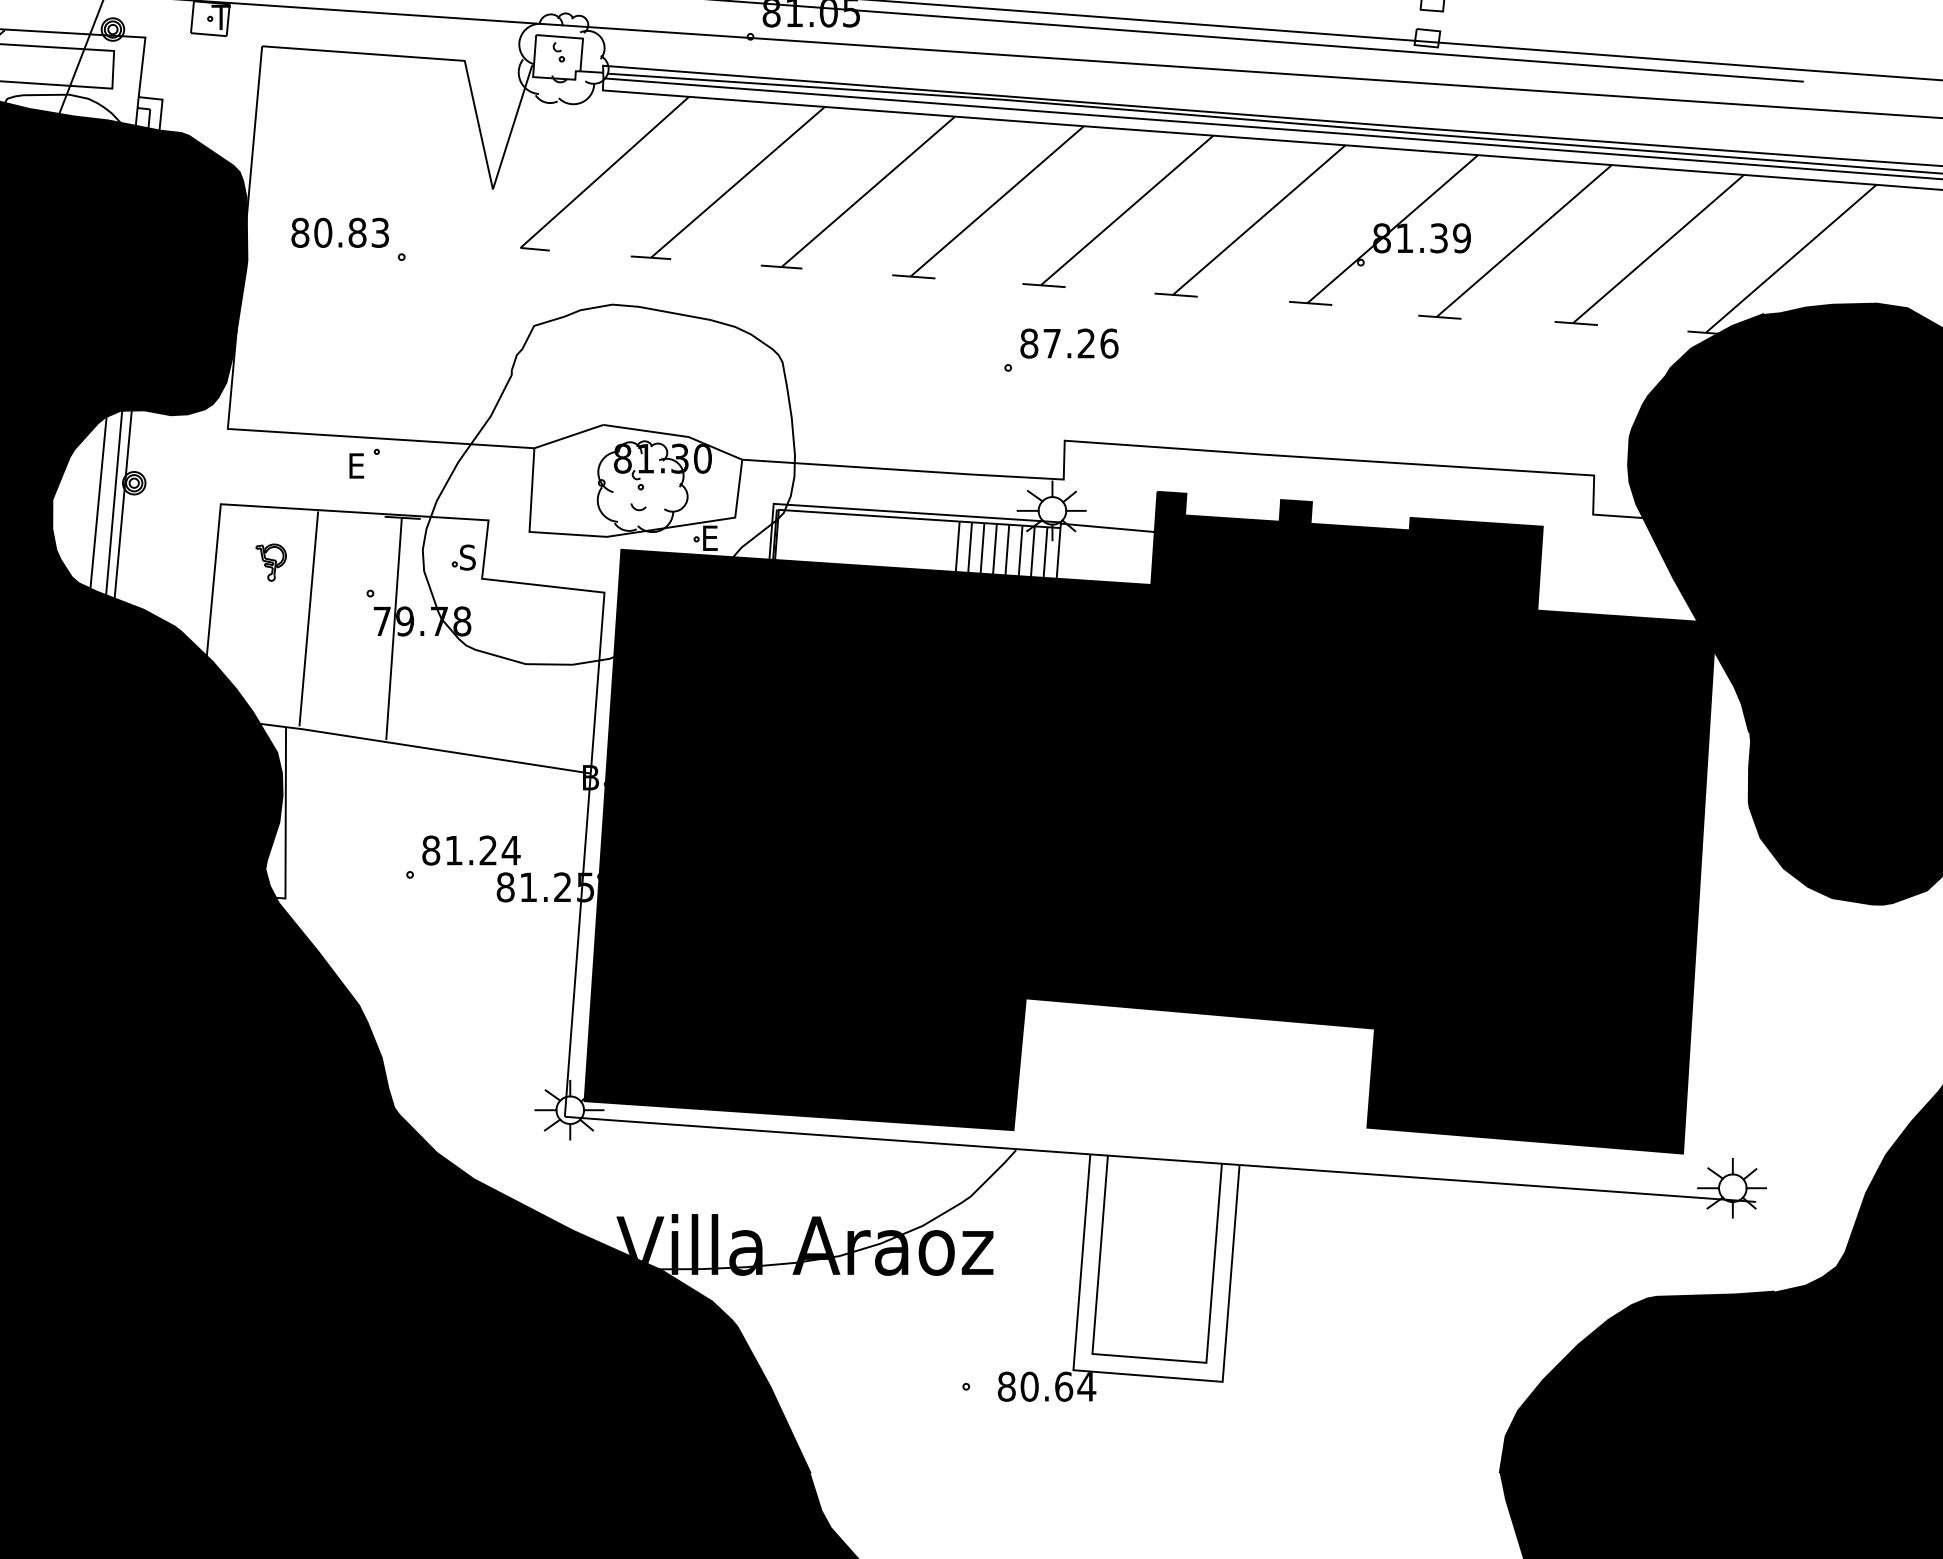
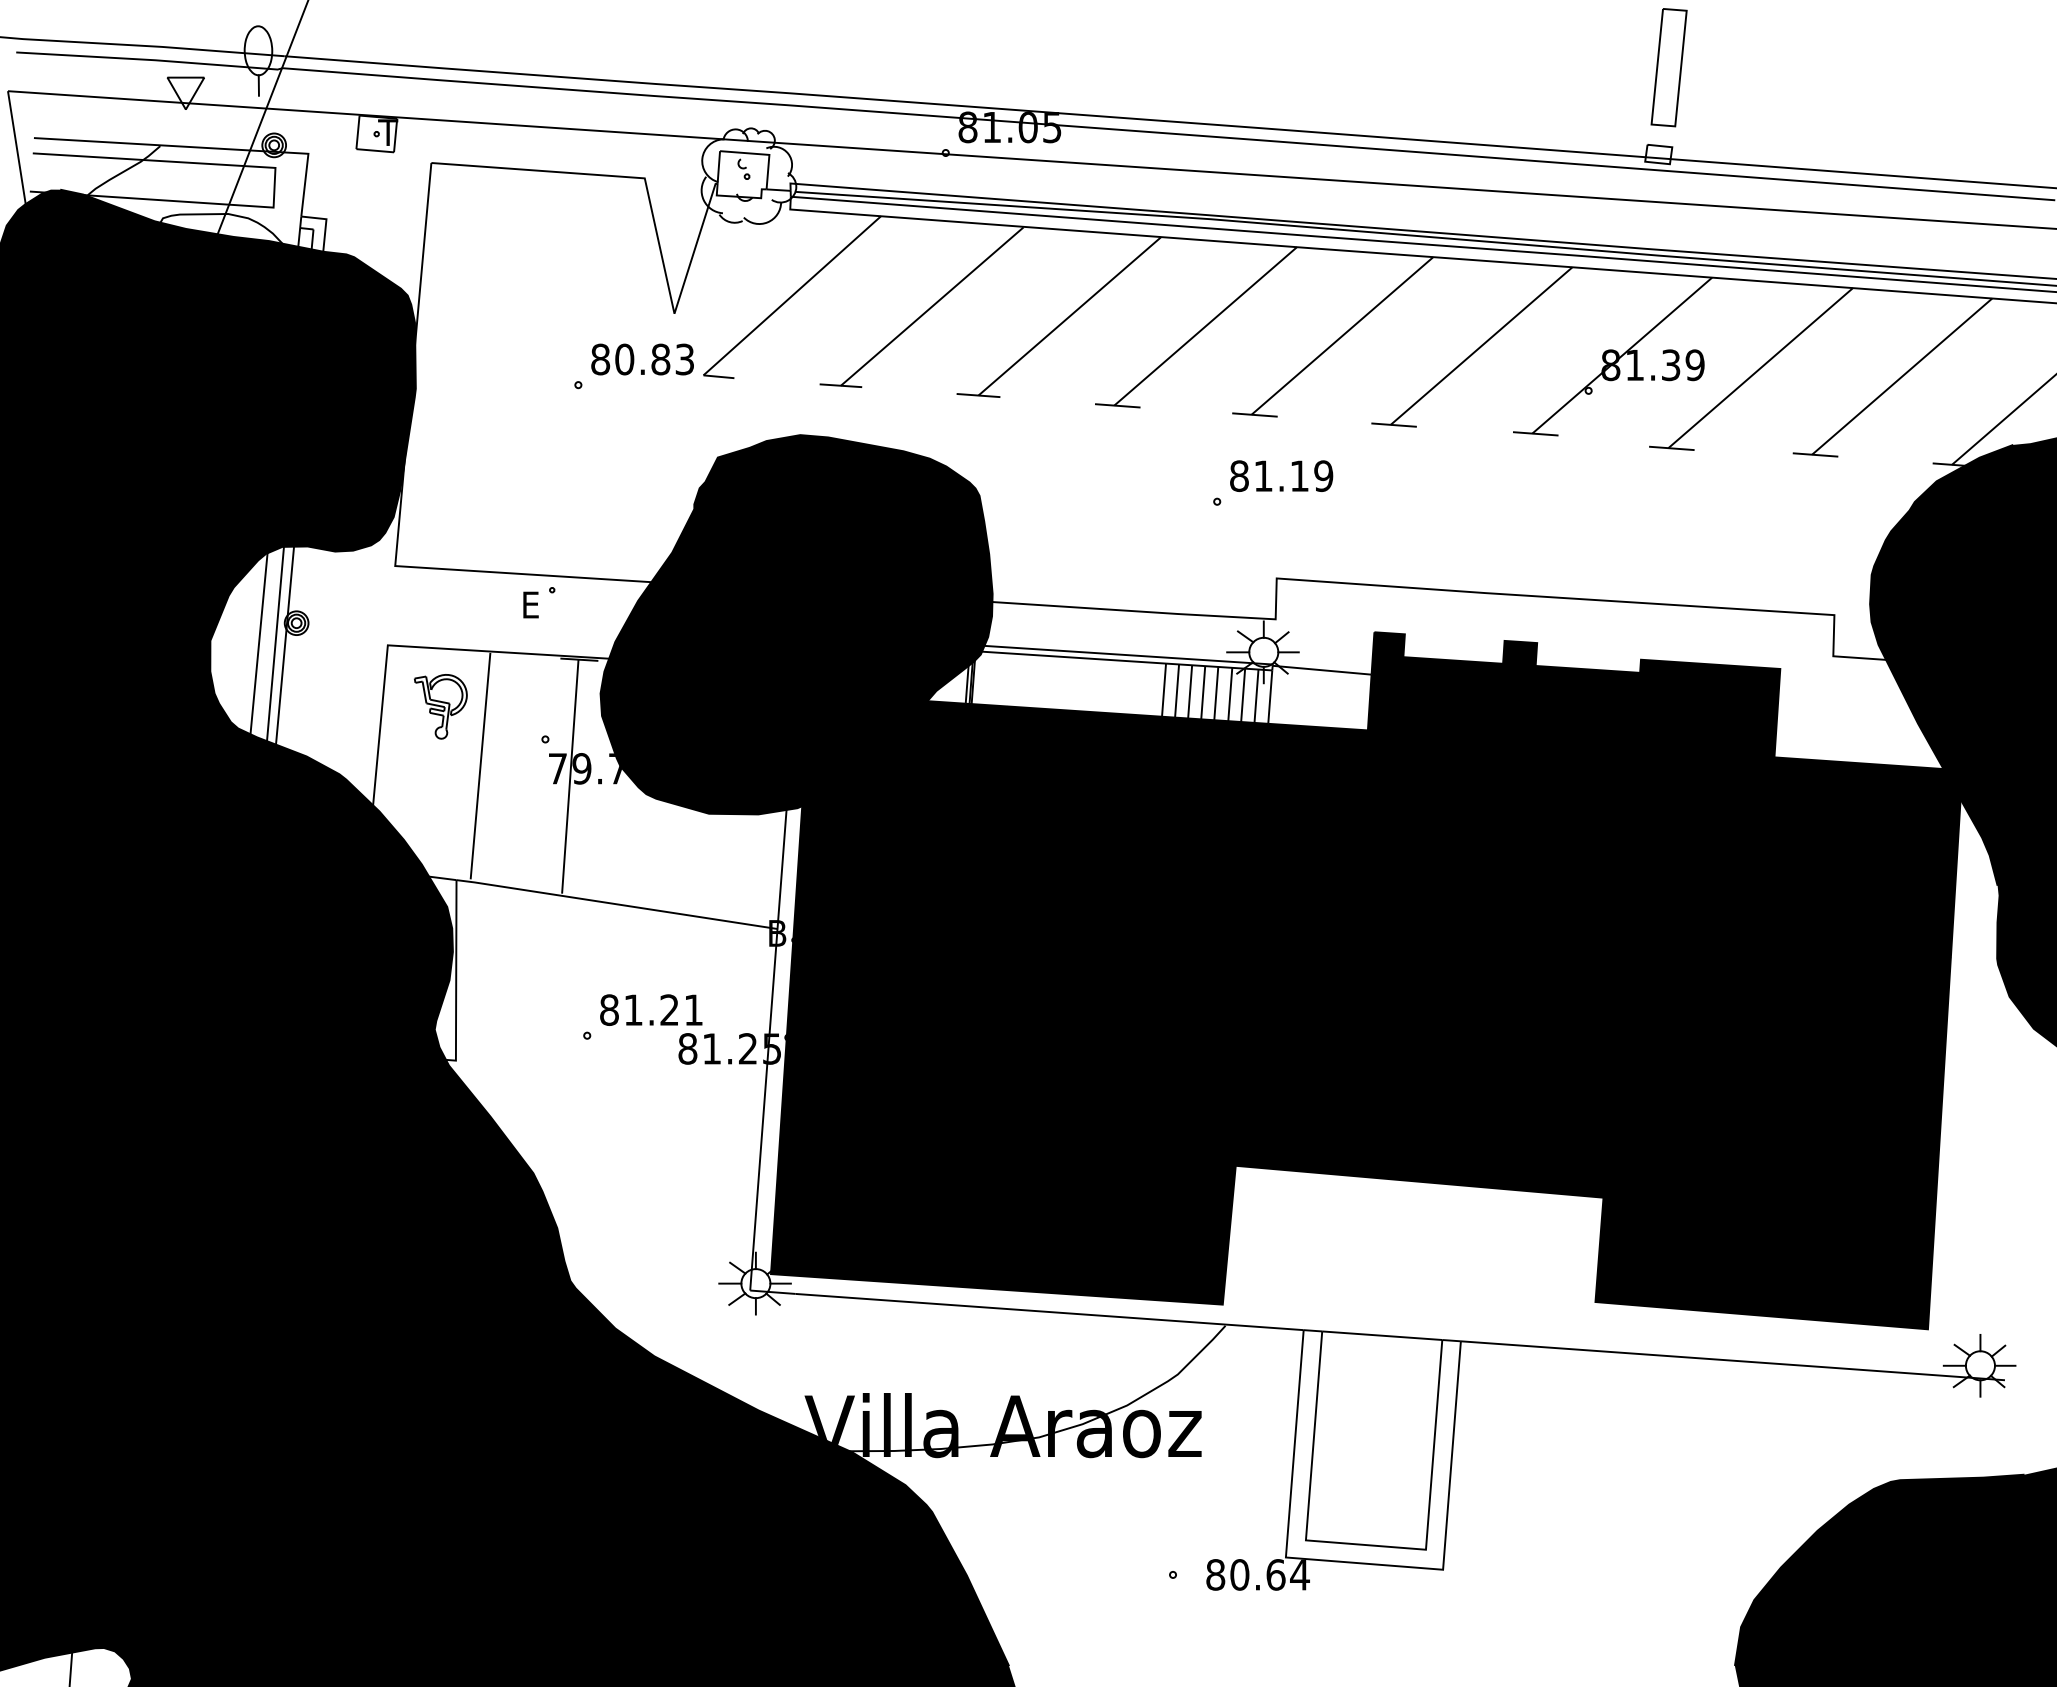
text: (340, 232) -> (642, 359), moved
text: (1080, 343) -> (1293, 476), 87.26 -> 81.19
fill: (608, 484) -> (796, 624), added
part: (270, 562) -> (440, 706), size x1.67
text: (511, 849) -> (693, 1009), 81.24 -> 81.21

